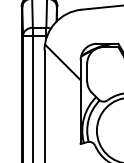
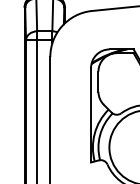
hatch: (62, 62) -> (70, 70), removed

